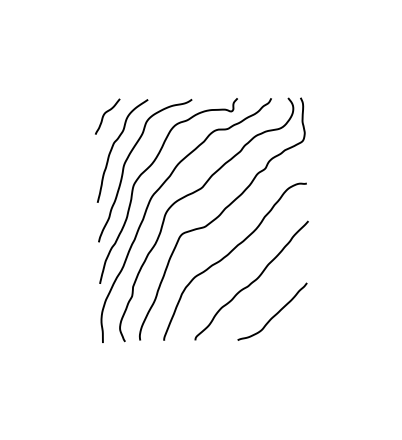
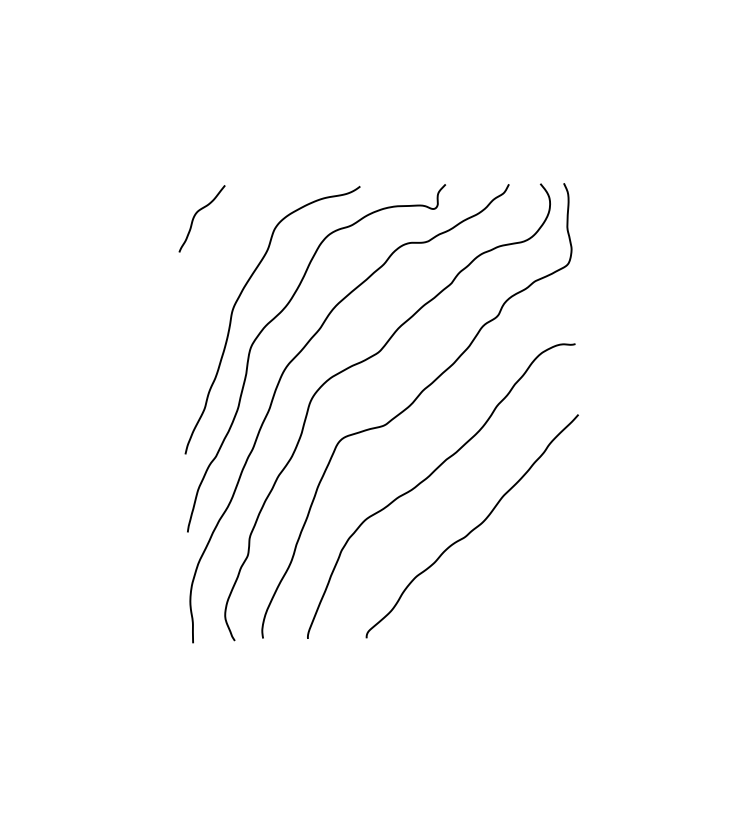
curve: (113, 147) -> (212, 276), removed
curve: (275, 313) -> (516, 587), removed

